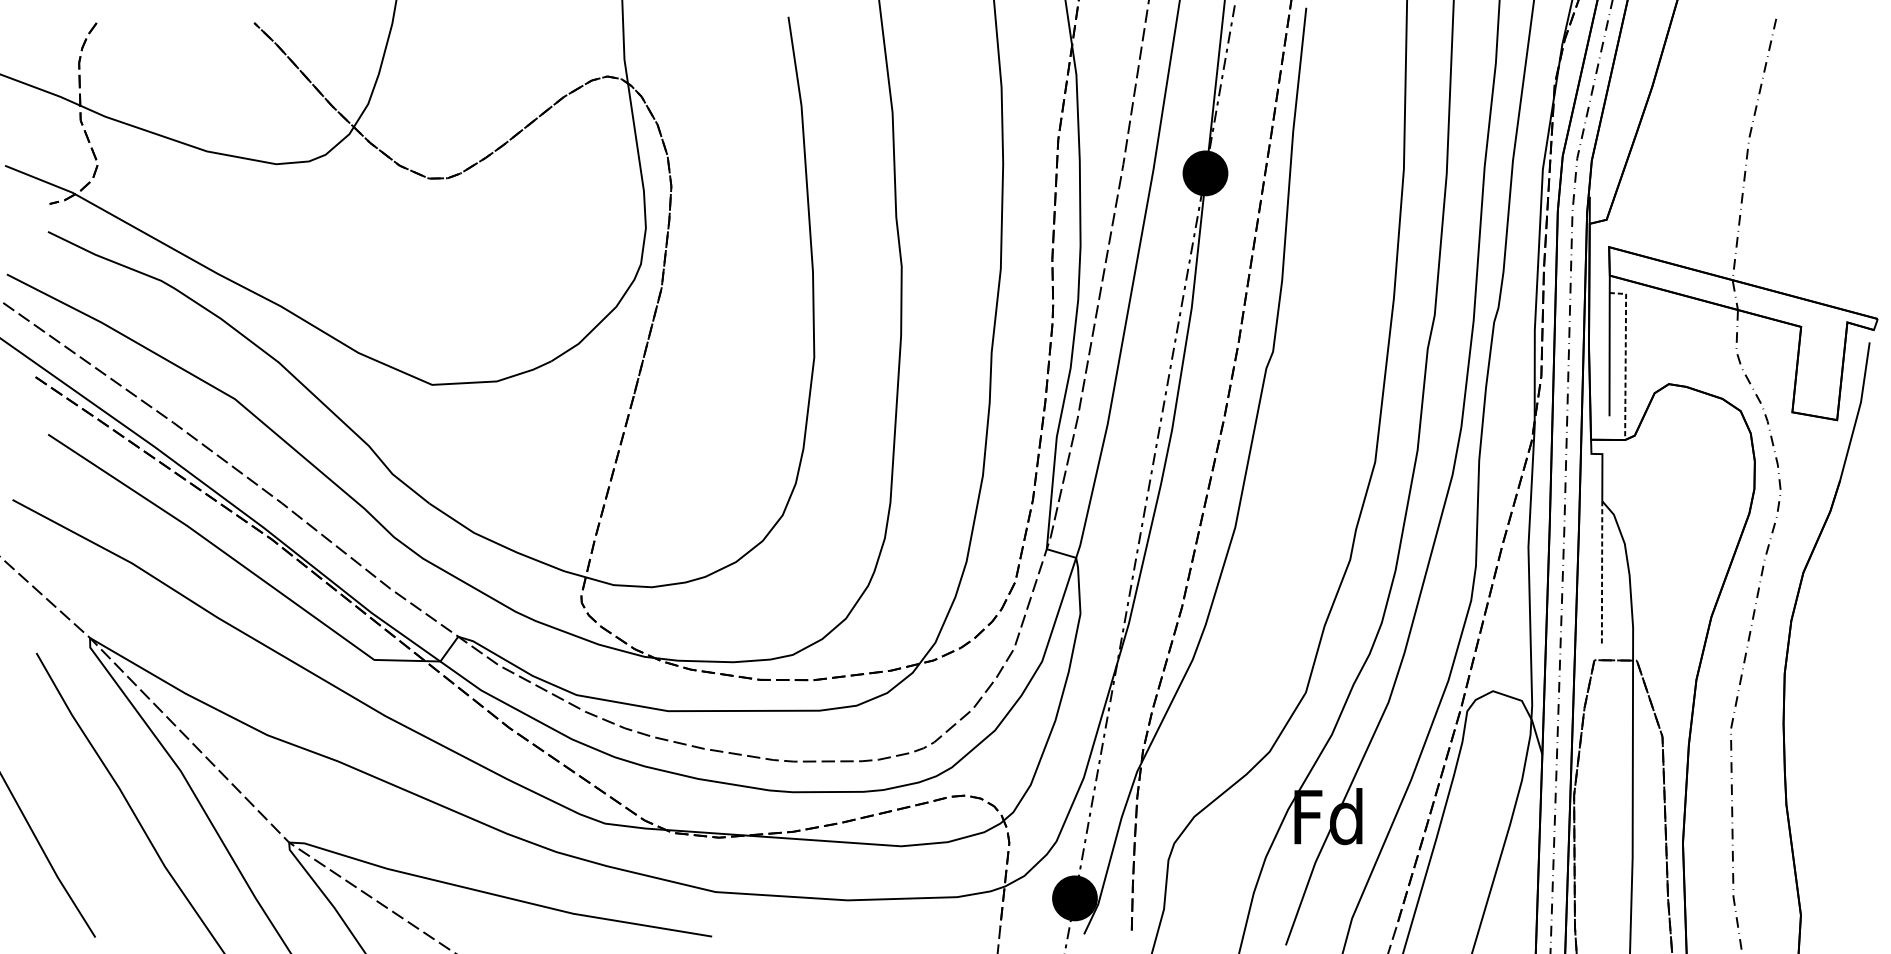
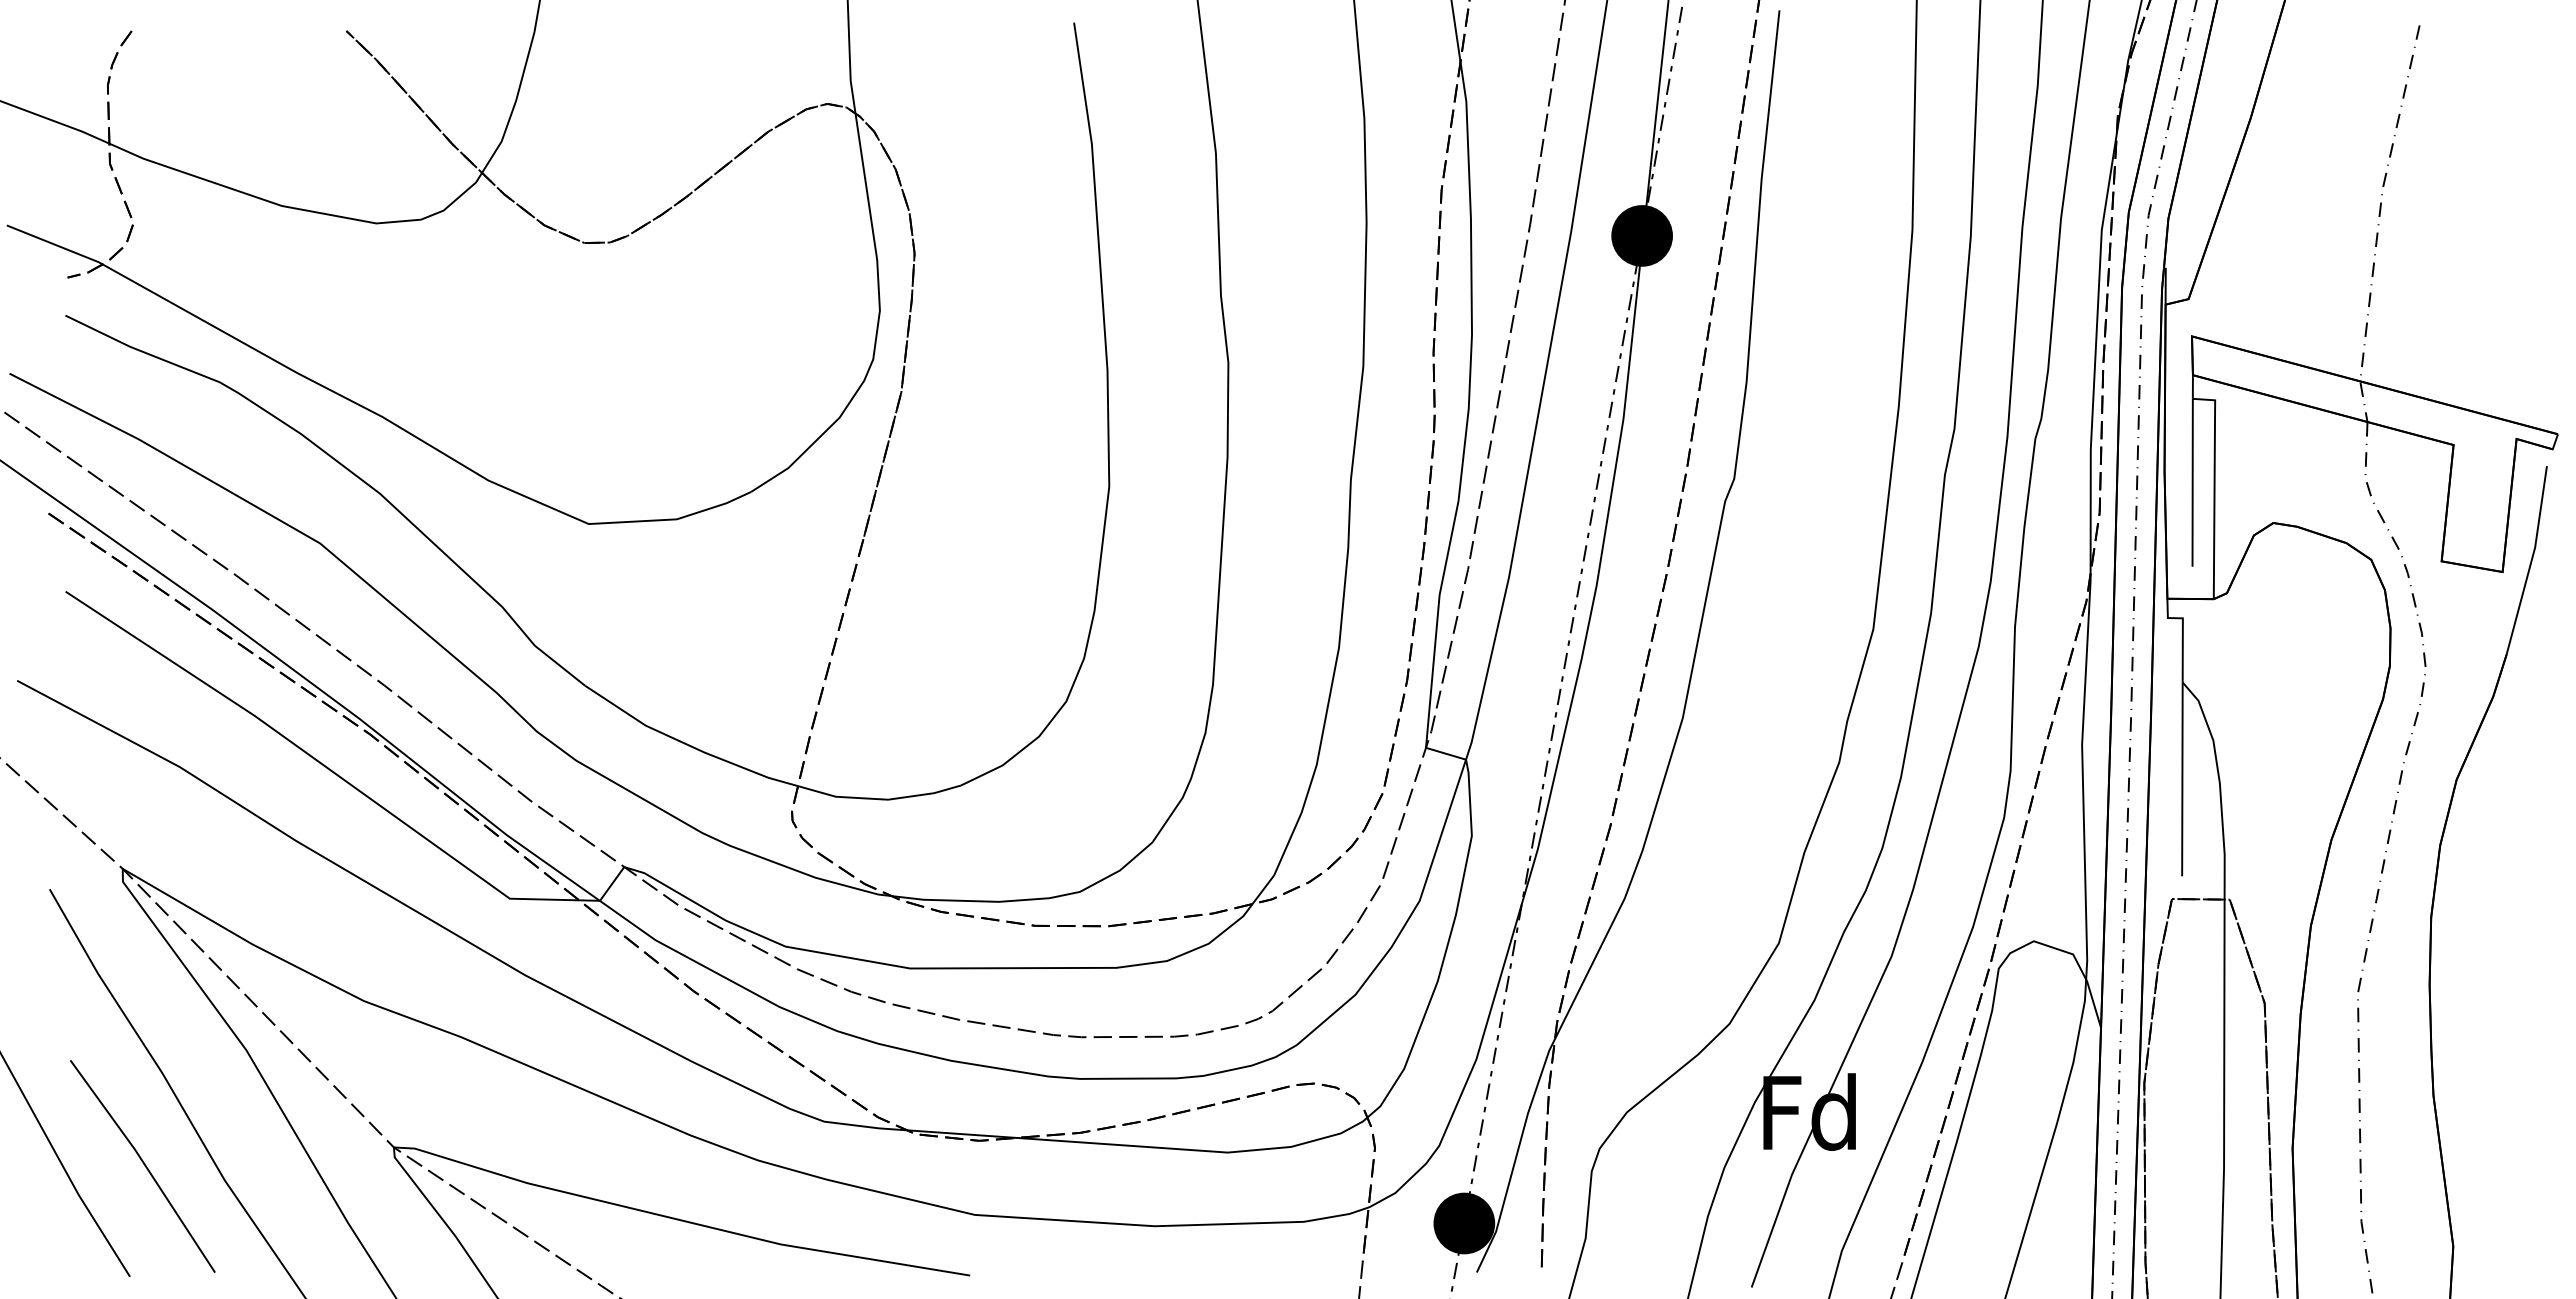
line: (1625, 358) -> (2214, 488), dashed -> solid
line: (1602, 572) -> (2182, 779), dashed -> solid
line: (106, 856) -> (144, 1166), added

